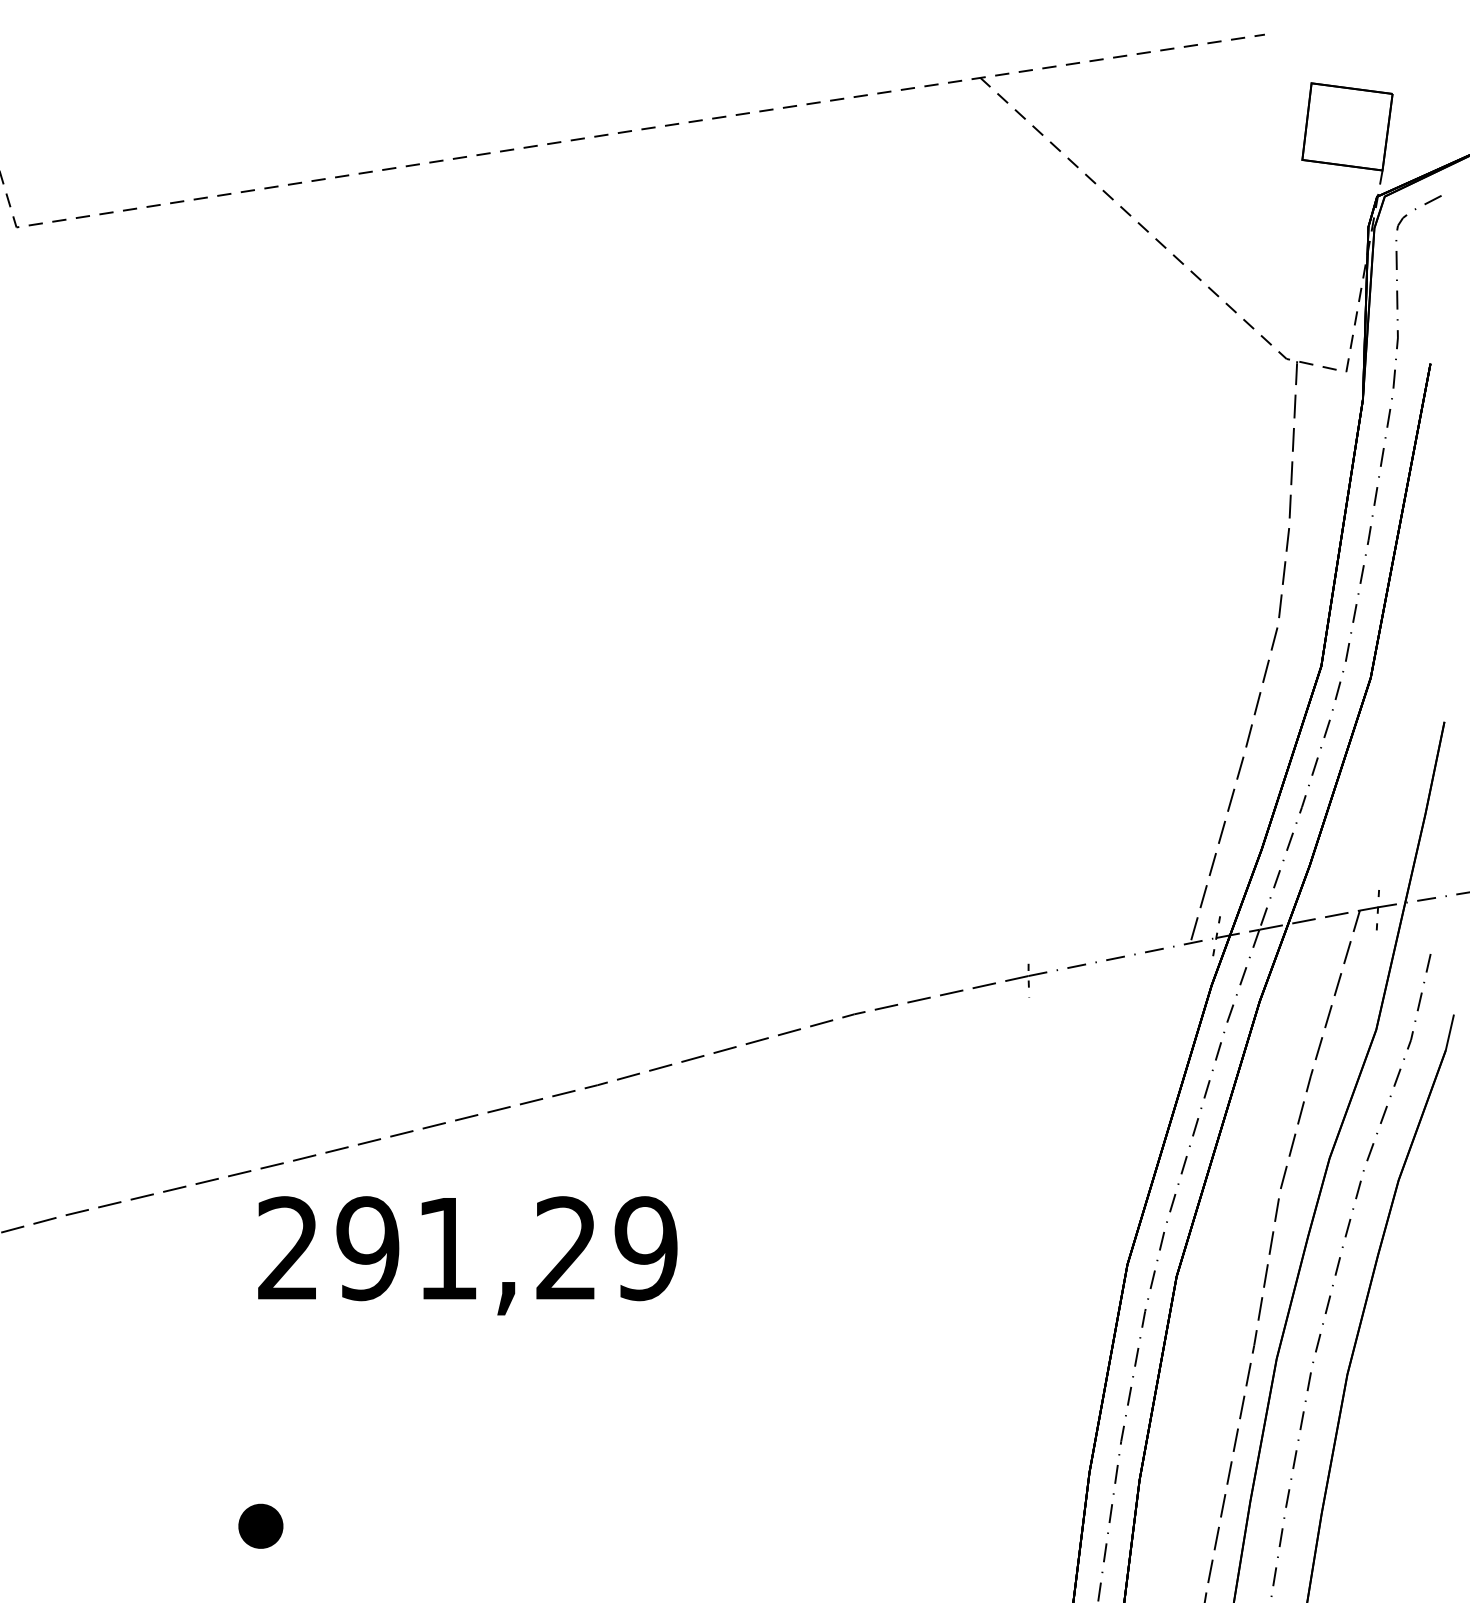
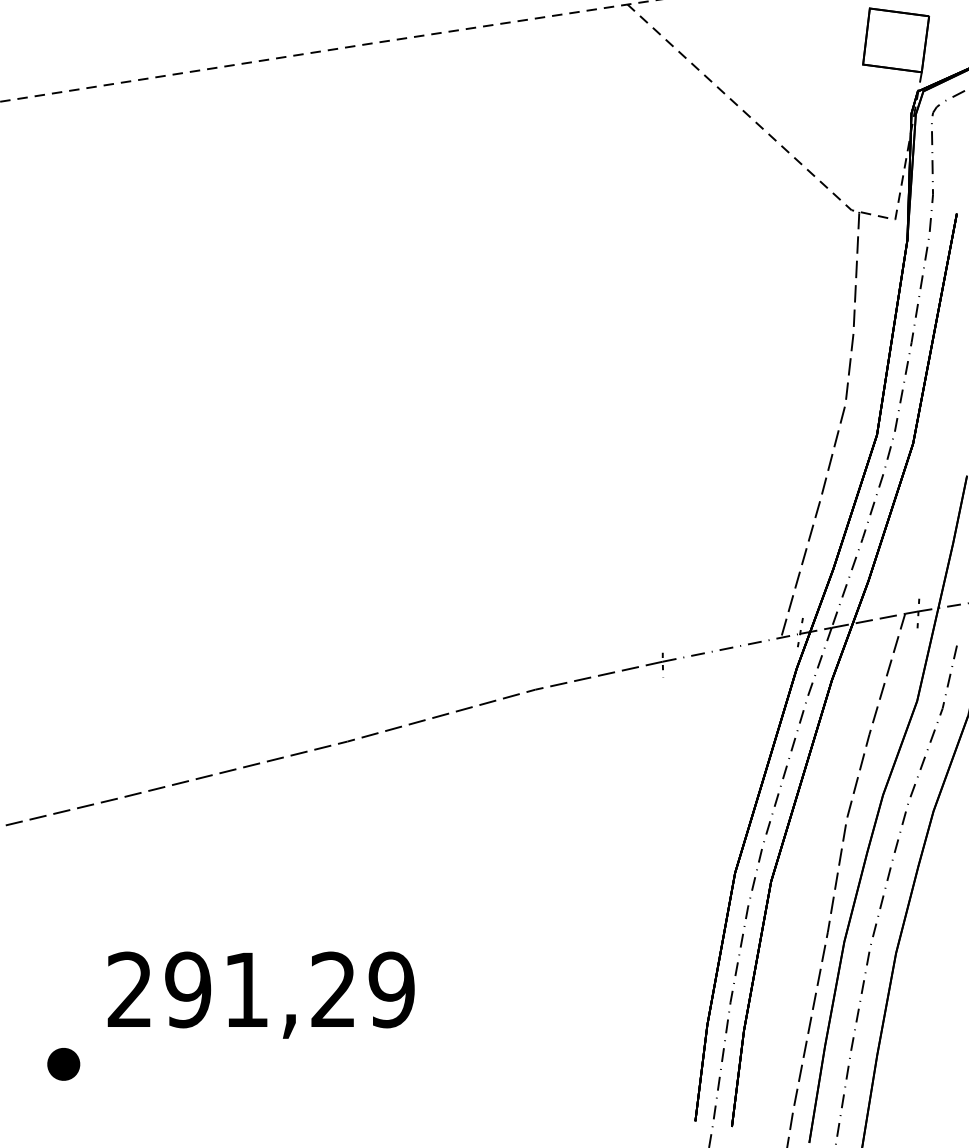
text: (467, 1255) -> (261, 994), moved
part: (260, 1525) -> (63, 1063), moved

